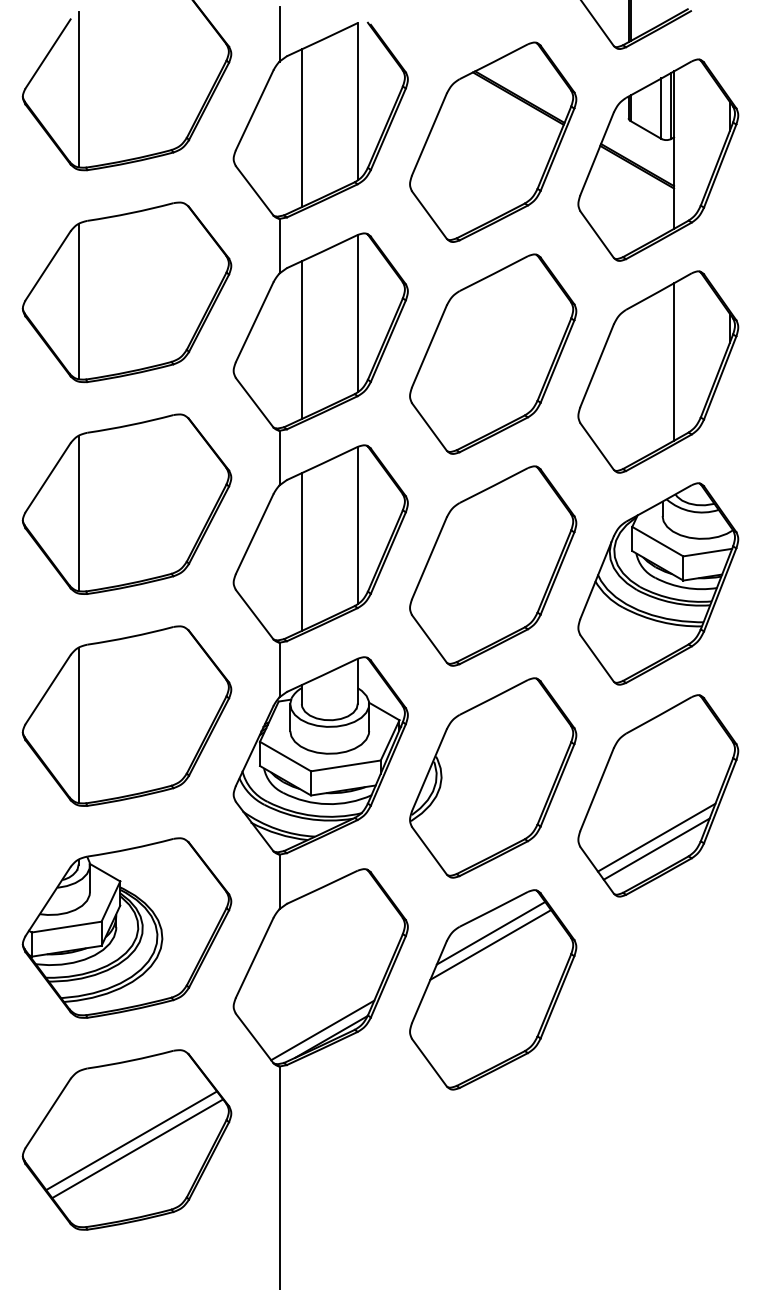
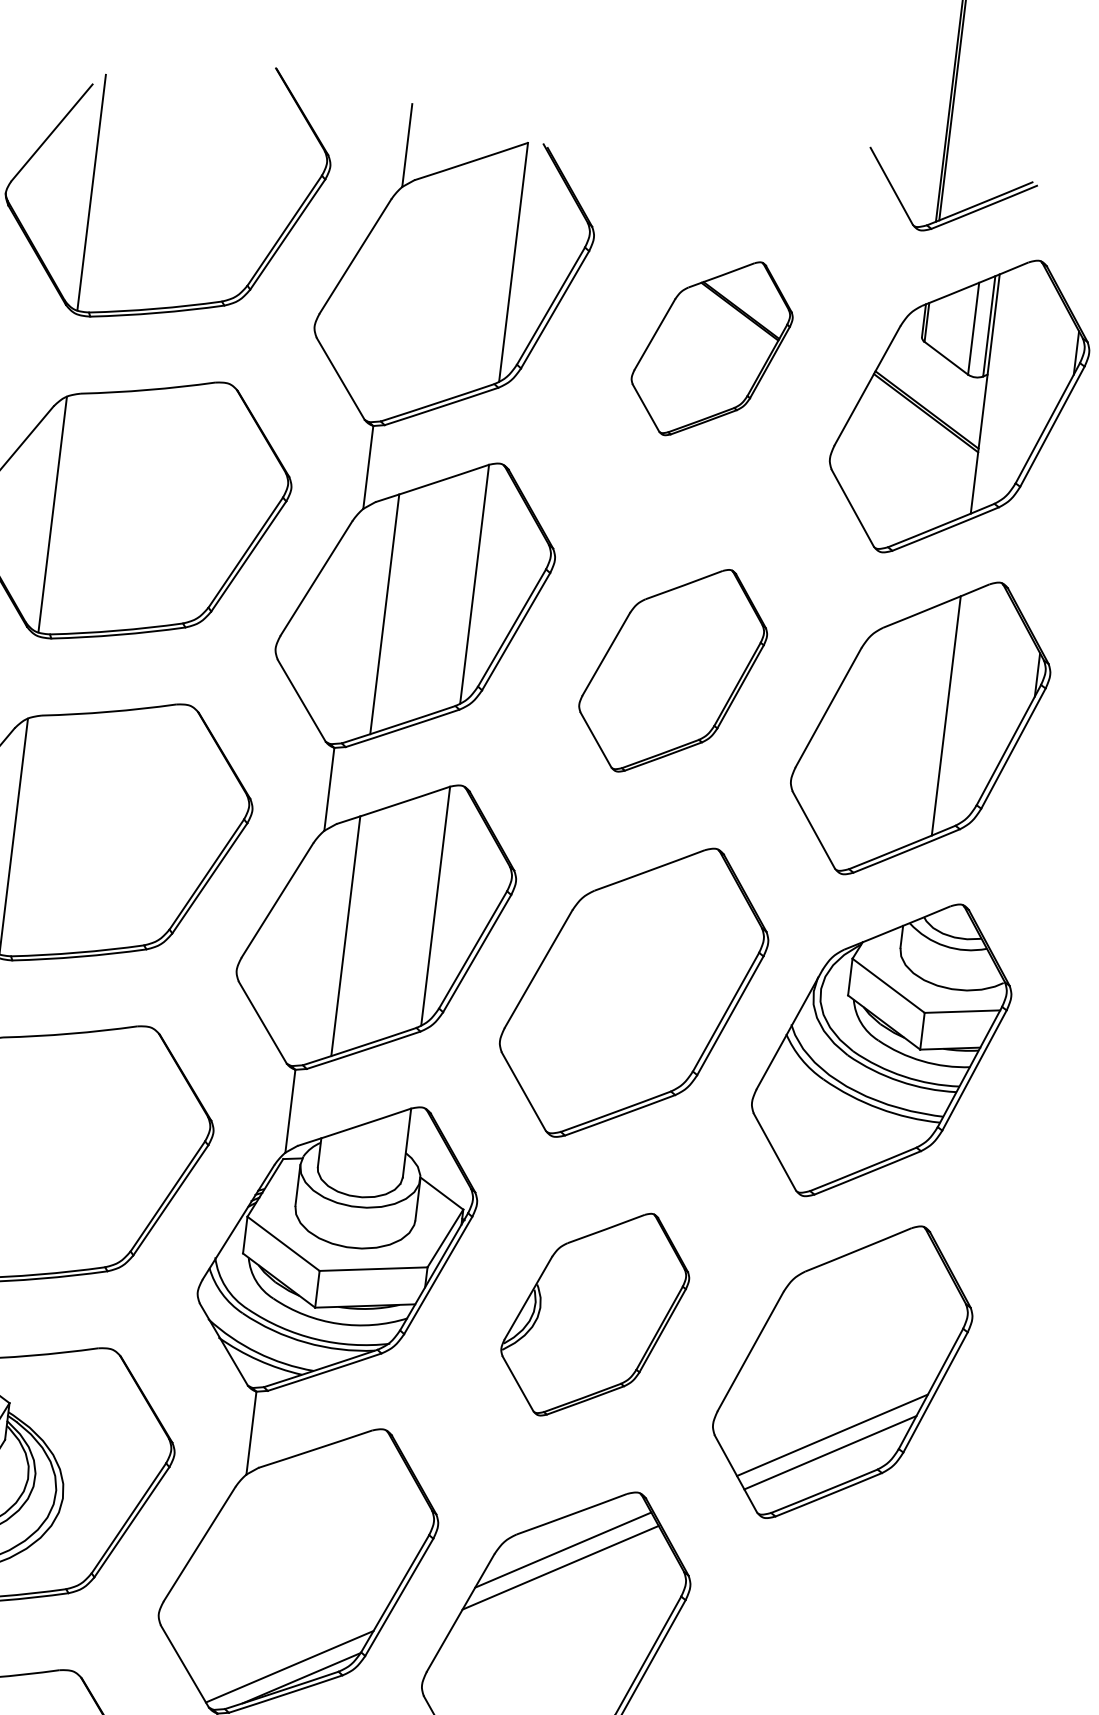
line: (301, 128) -> (423, 292), removed
part: (493, 141) -> (712, 347), size x0.6
part: (493, 353) -> (673, 669), size x0.7
part: (493, 777) -> (595, 1313), size x0.7

